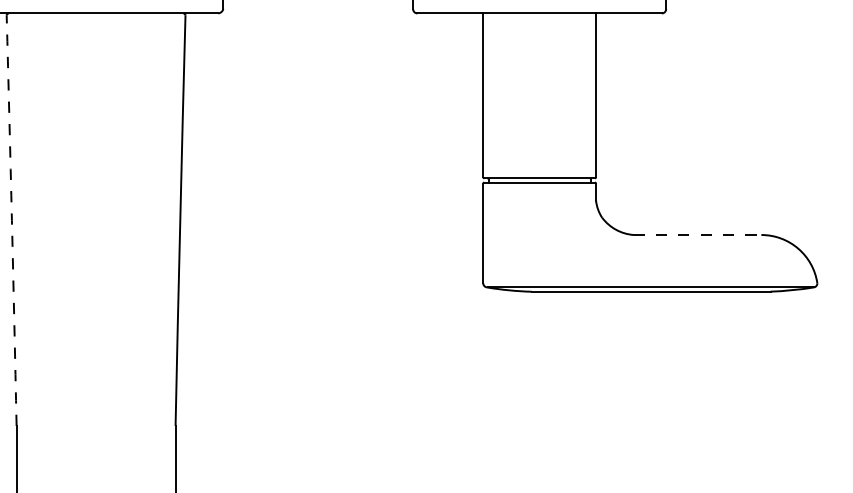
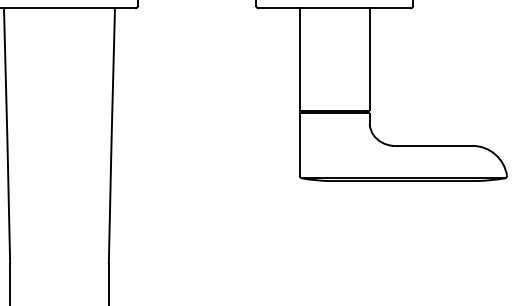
arc: (12, 221) -> (7, 137), dashed -> solid
line: (697, 234) -> (432, 145), dashed -> solid

